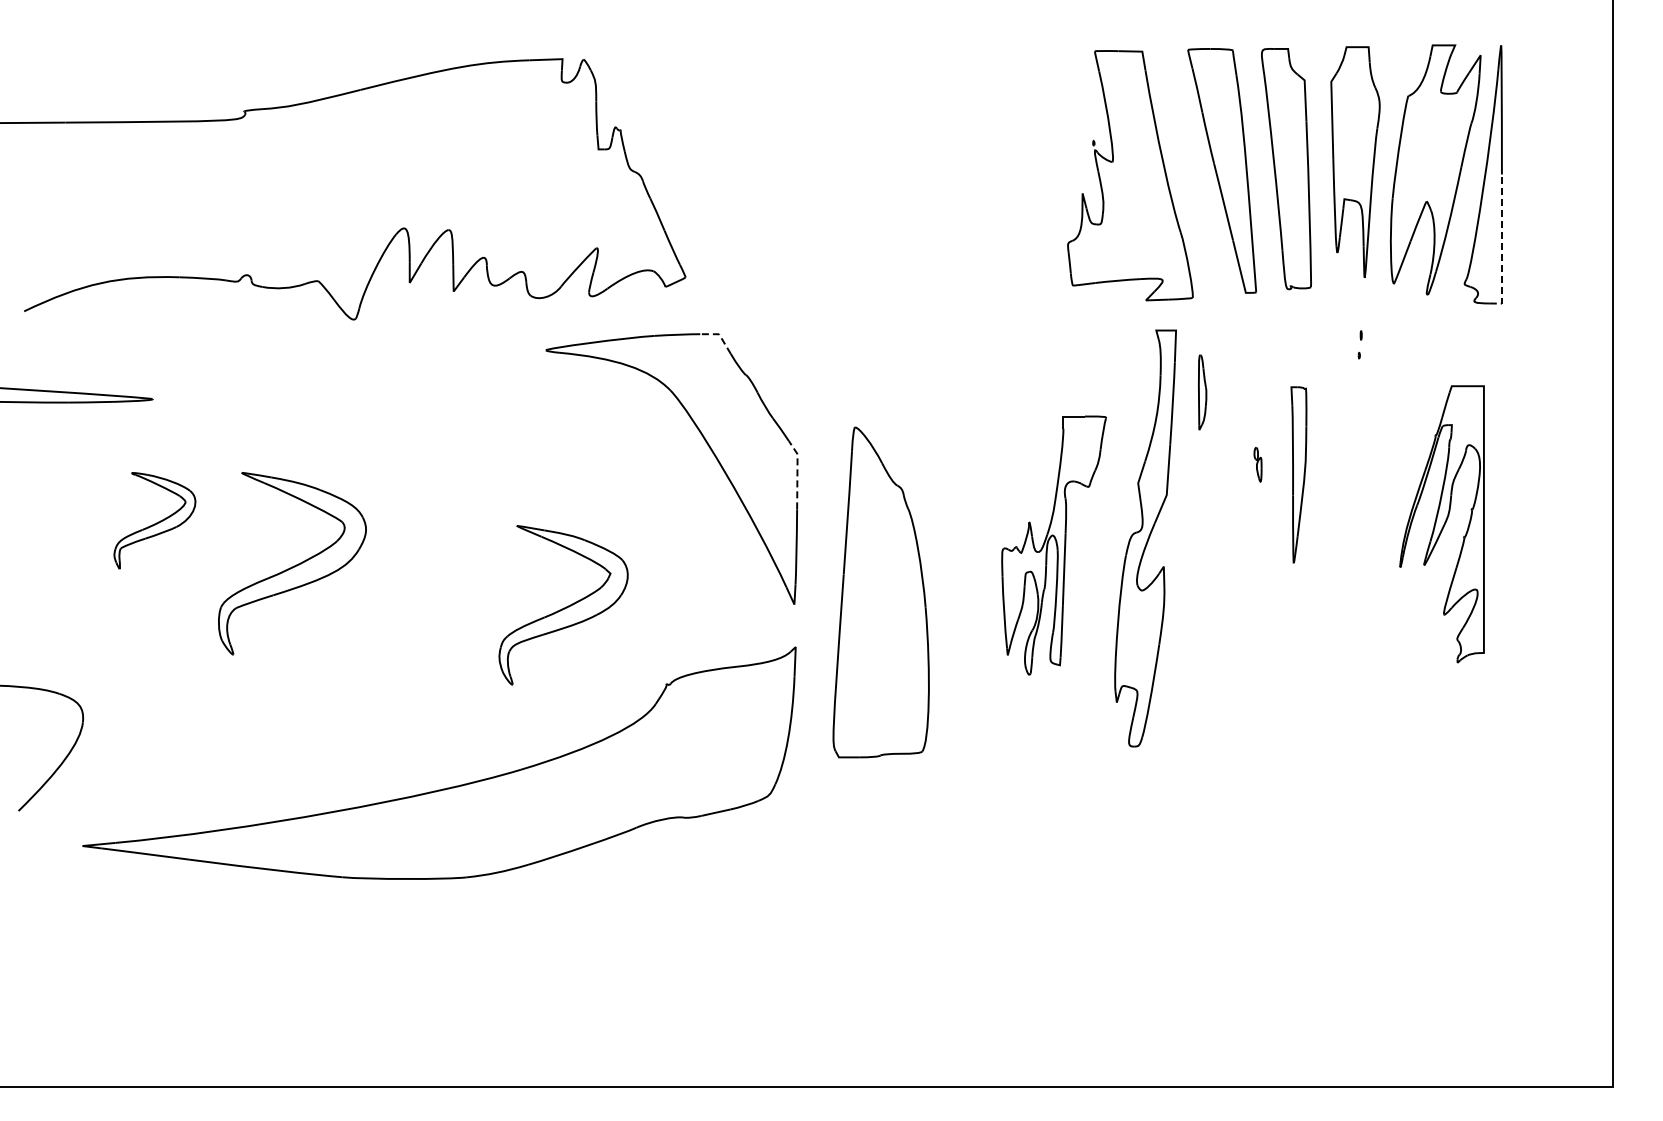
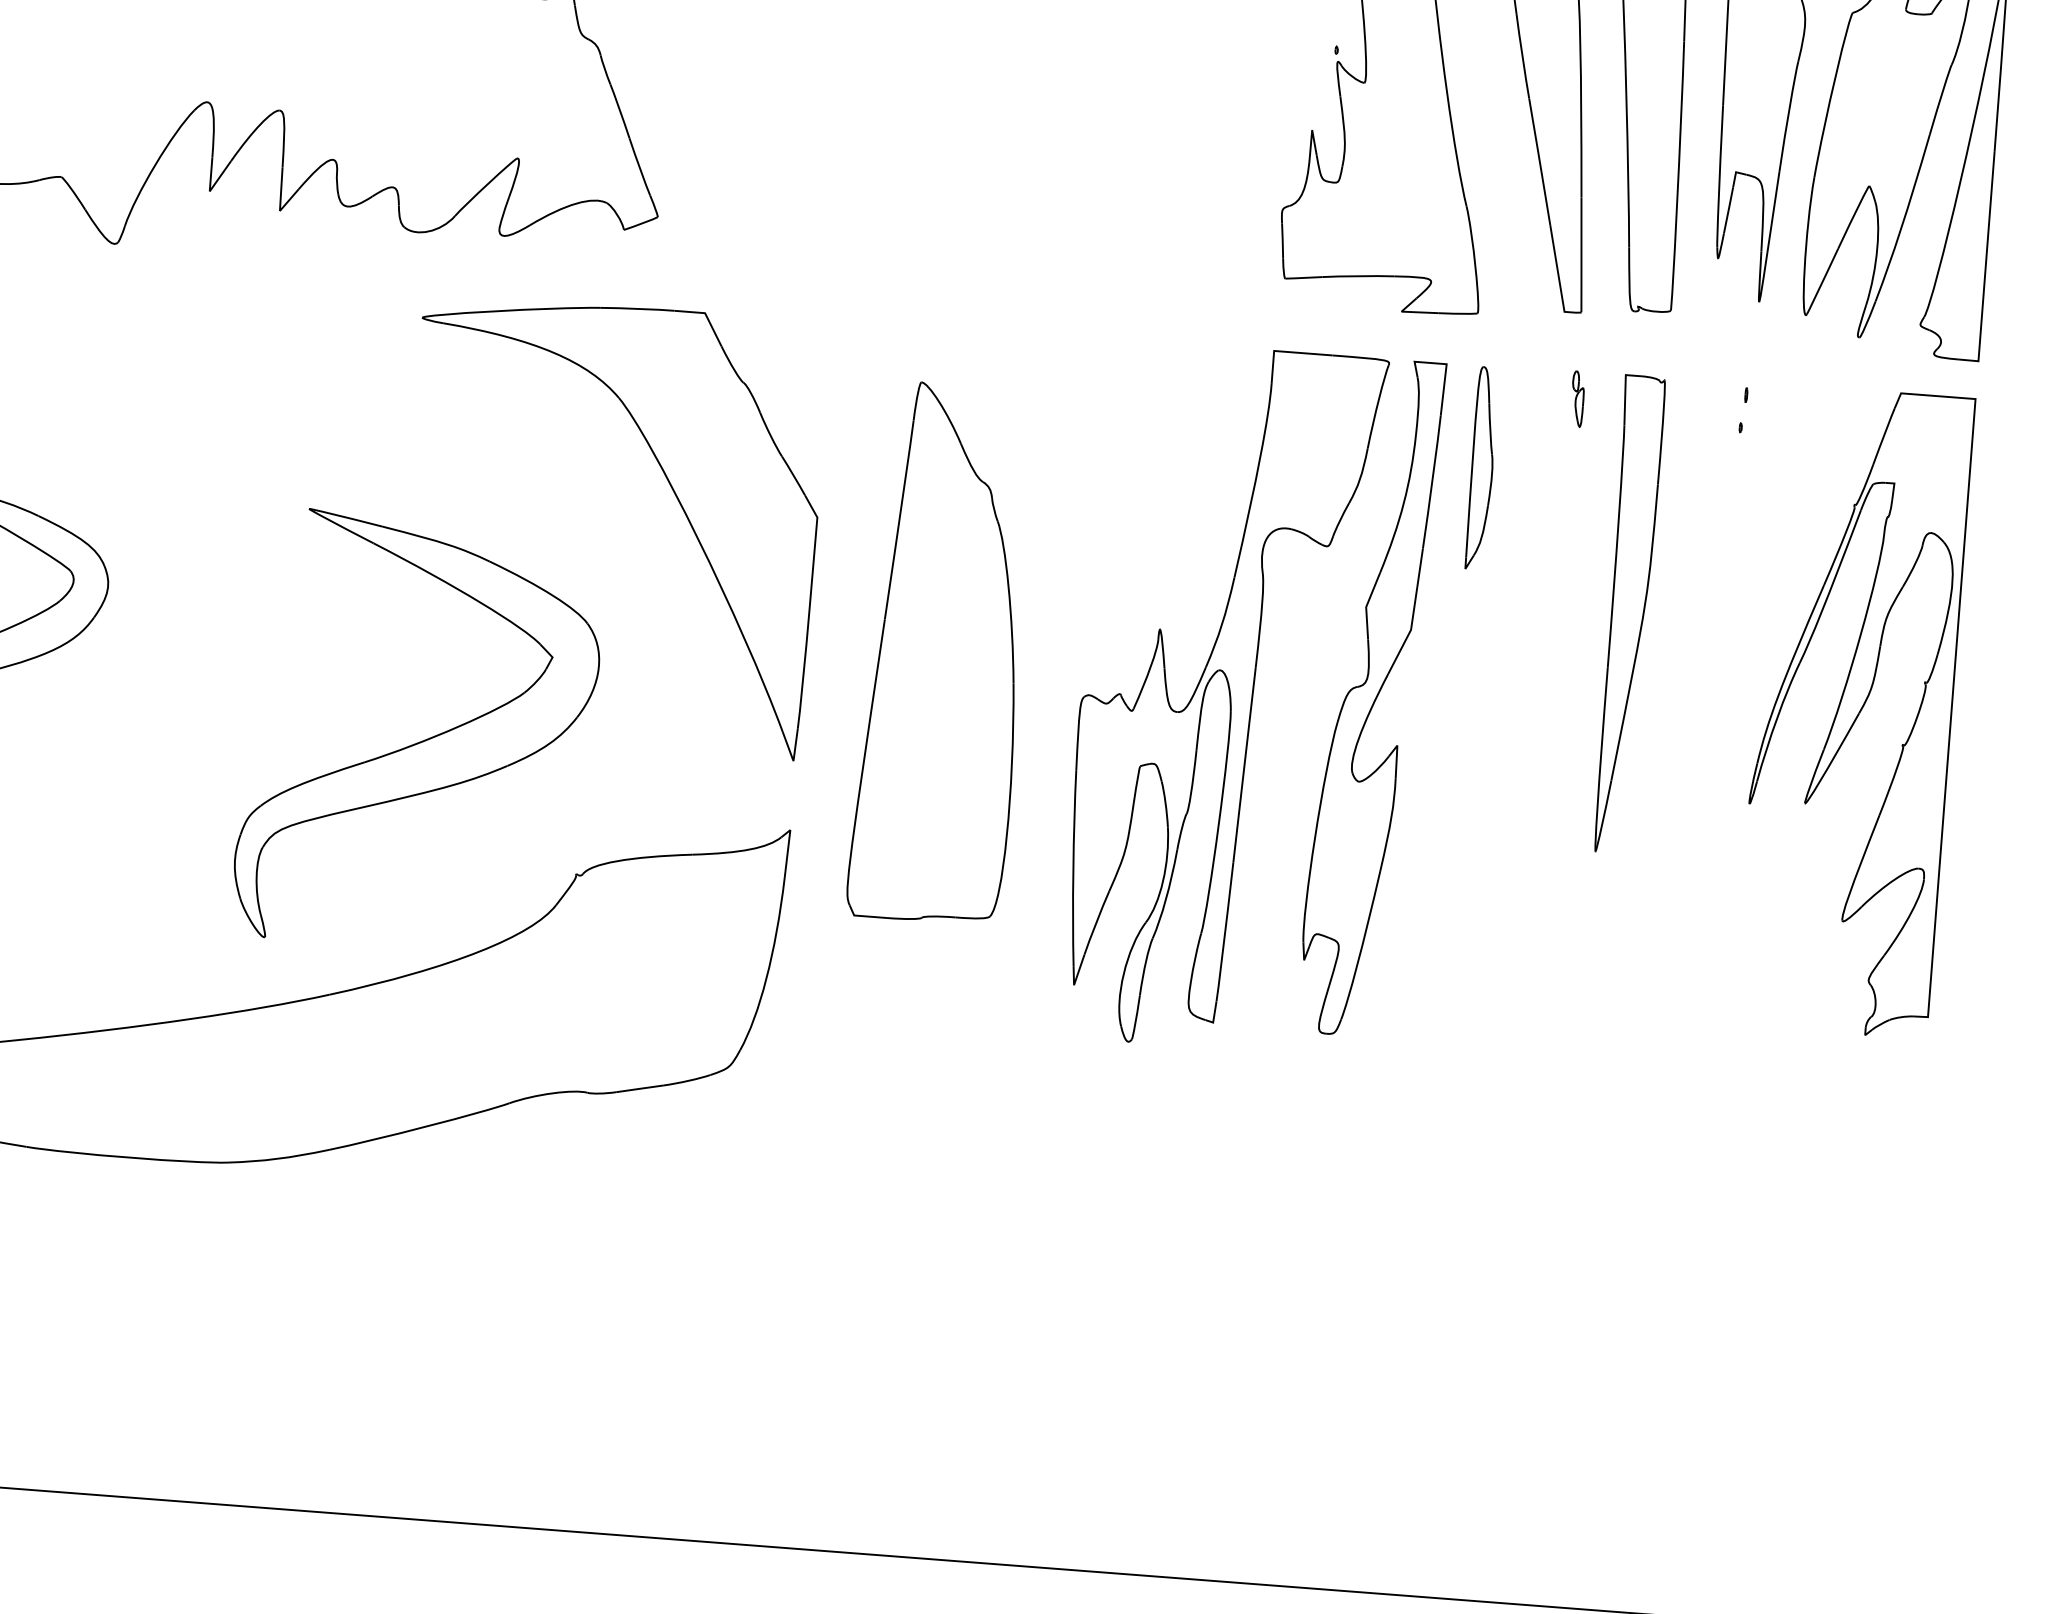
line: (1501, 246) -> (1984, 268), dashed -> solid
line: (719, 335) -> (705, 315), dashed -> solid
part: (1202, 392) -> (1481, 468), size x1.67
part: (1257, 464) -> (1576, 398), moved
line: (797, 472) -> (814, 547), dashed -> solid
part: (1298, 474) -> (1627, 612), size x1.67
part: (1441, 524) -> (1852, 711), size x1.43
part: (1053, 545) -> (1221, 697), size x1.67
part: (880, 592) -> (942, 653), moved
part: (563, 605) -> (418, 733), size x1.67

